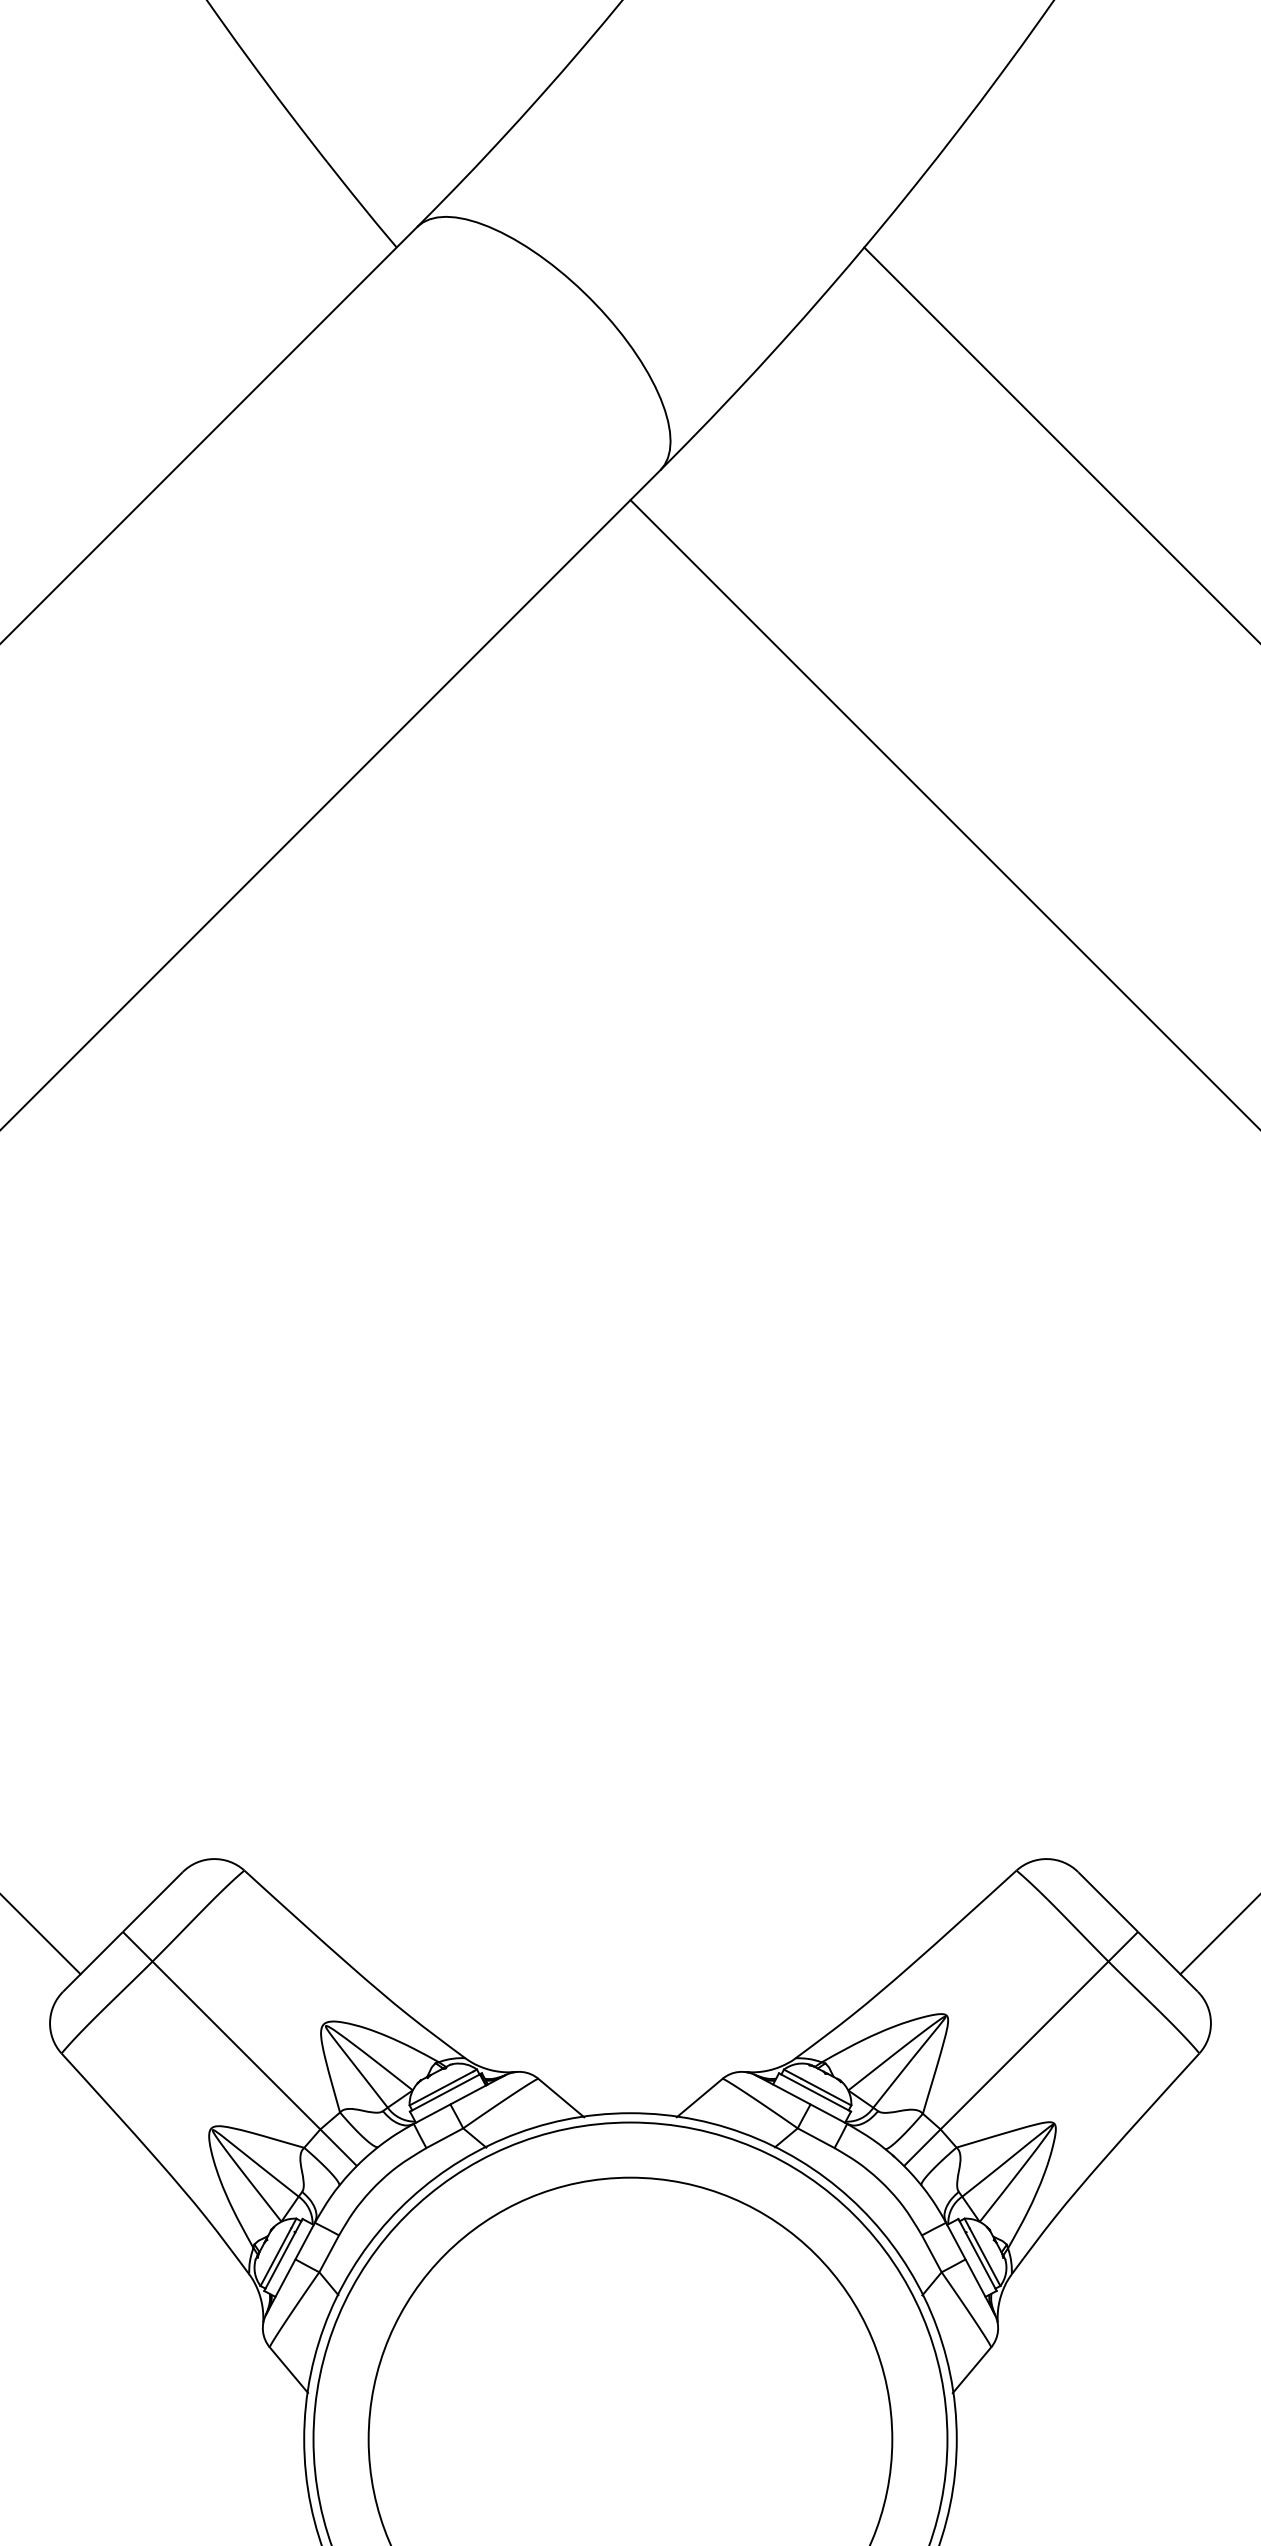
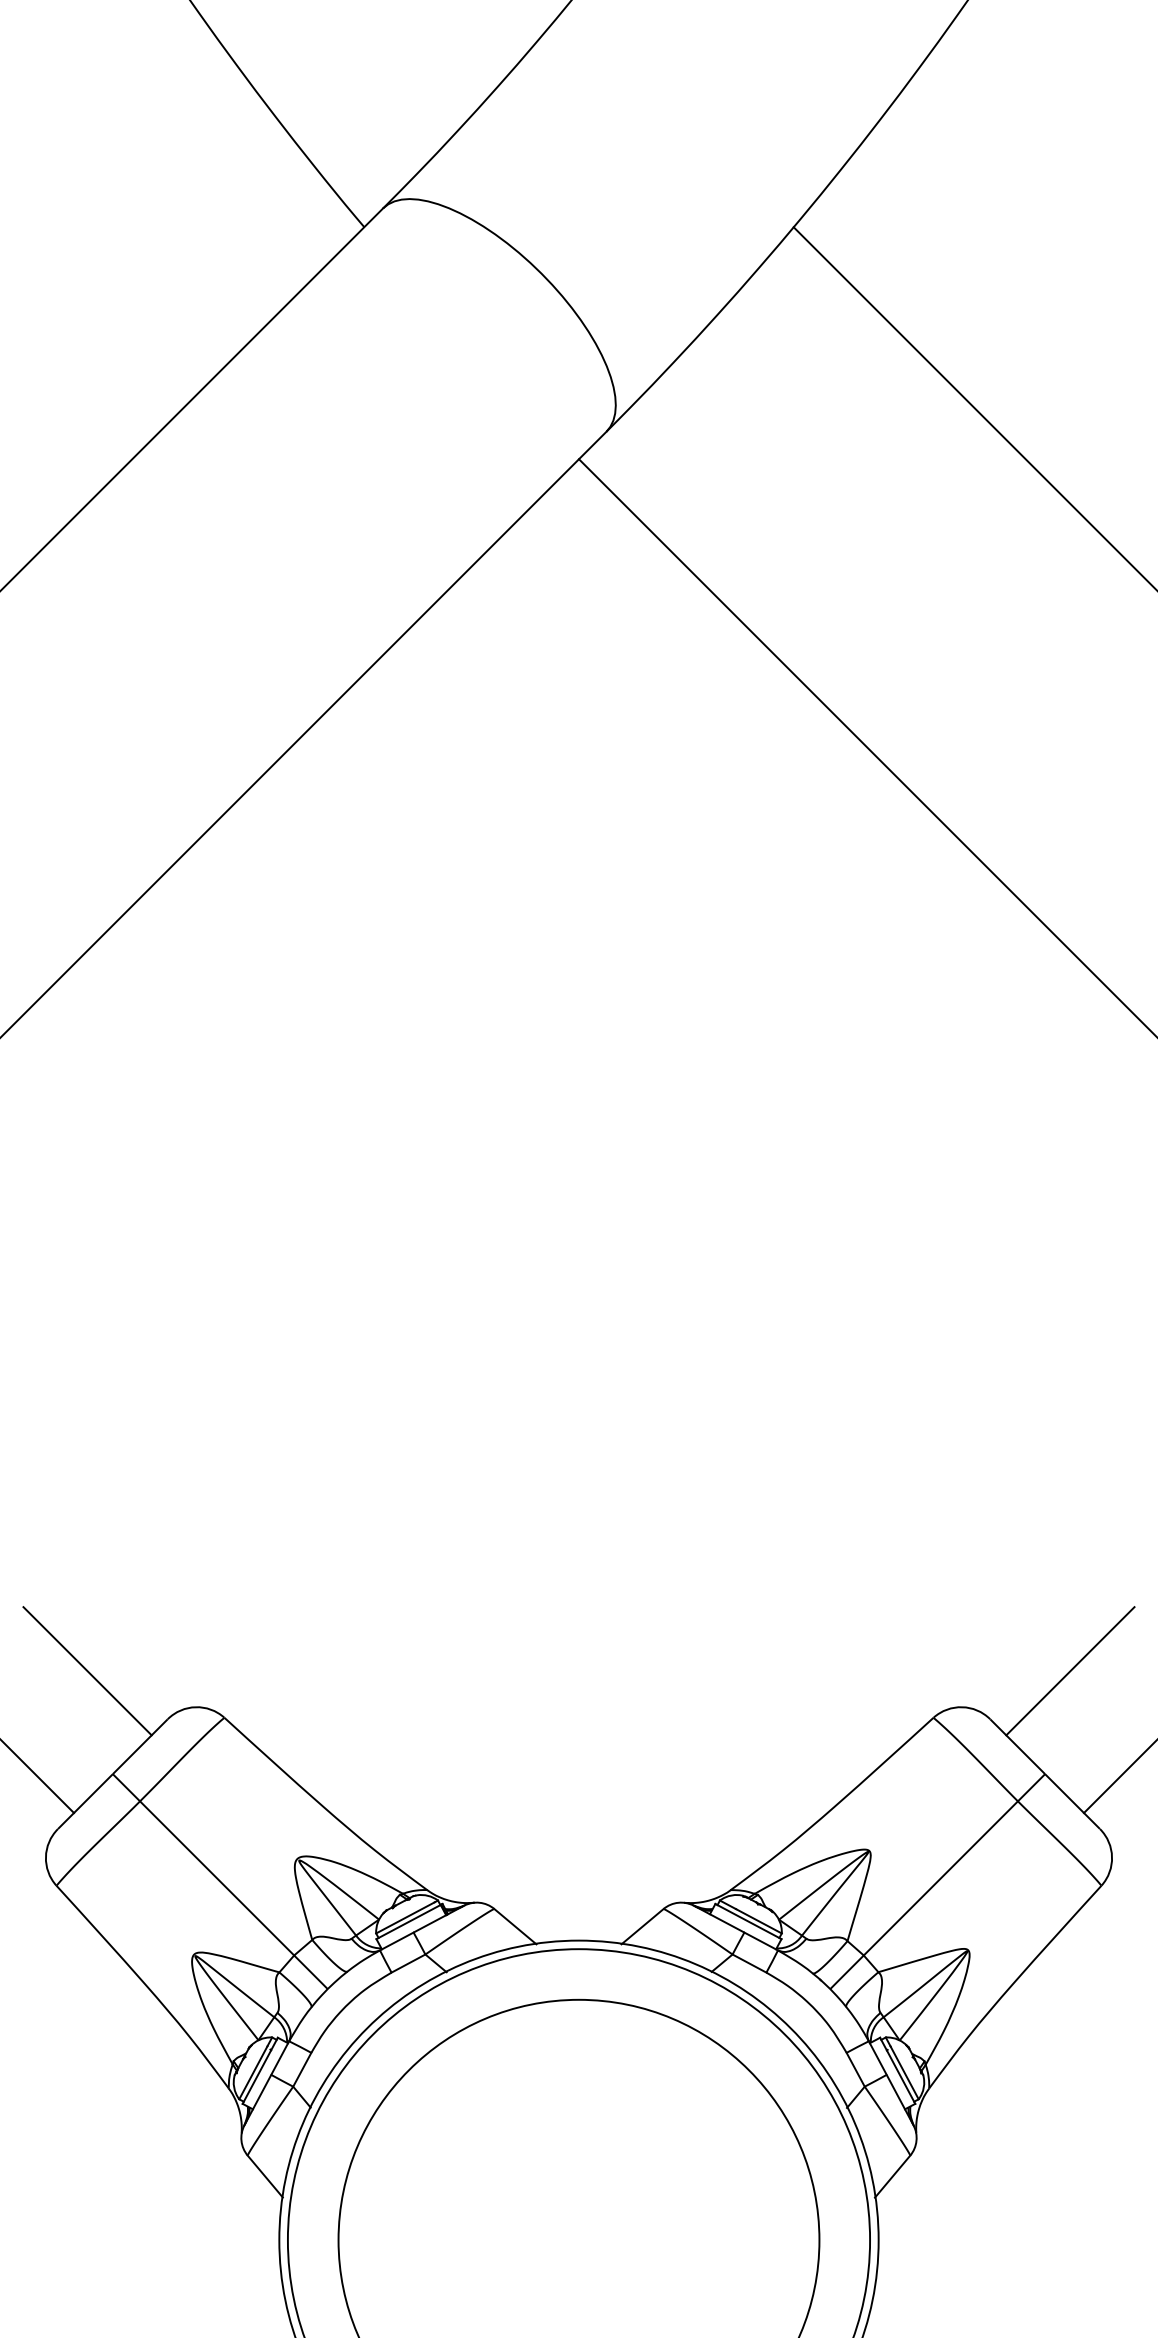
line: (95, 1820) -> (87, 1671), added
line: (1165, 1820) -> (1070, 1671), added

